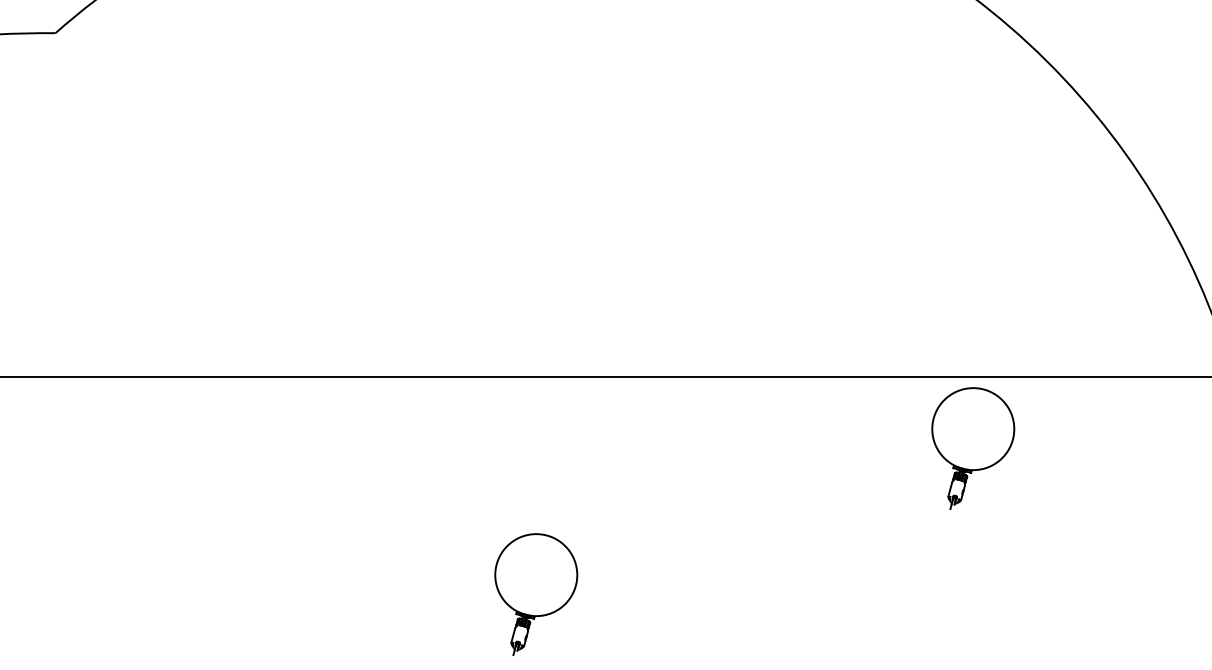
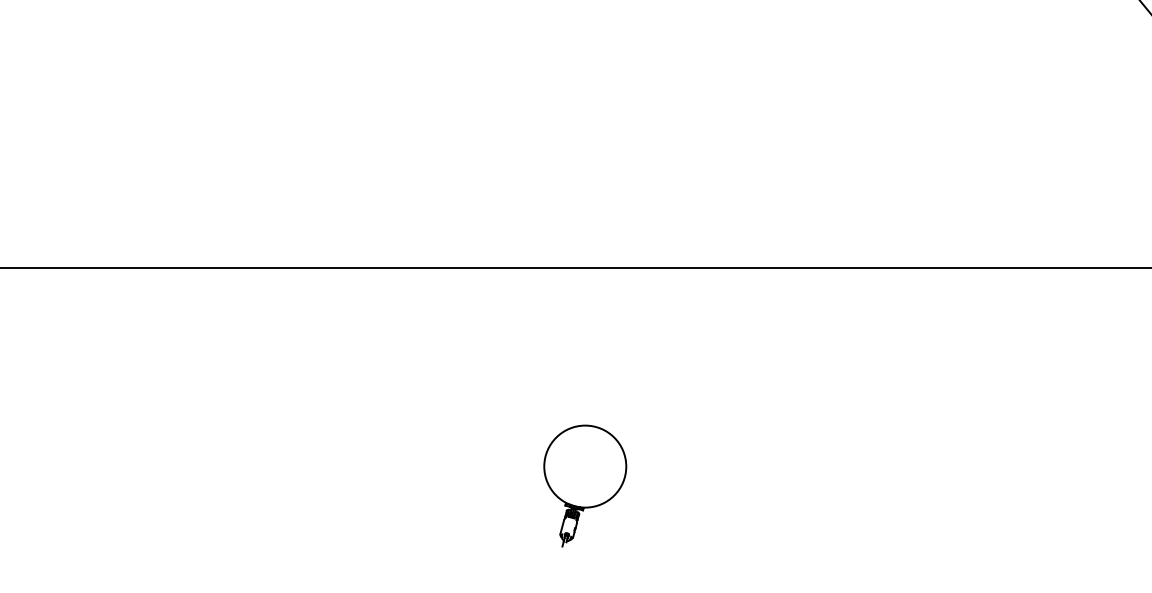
part: (973, 448) -> (1022, 339), removed

